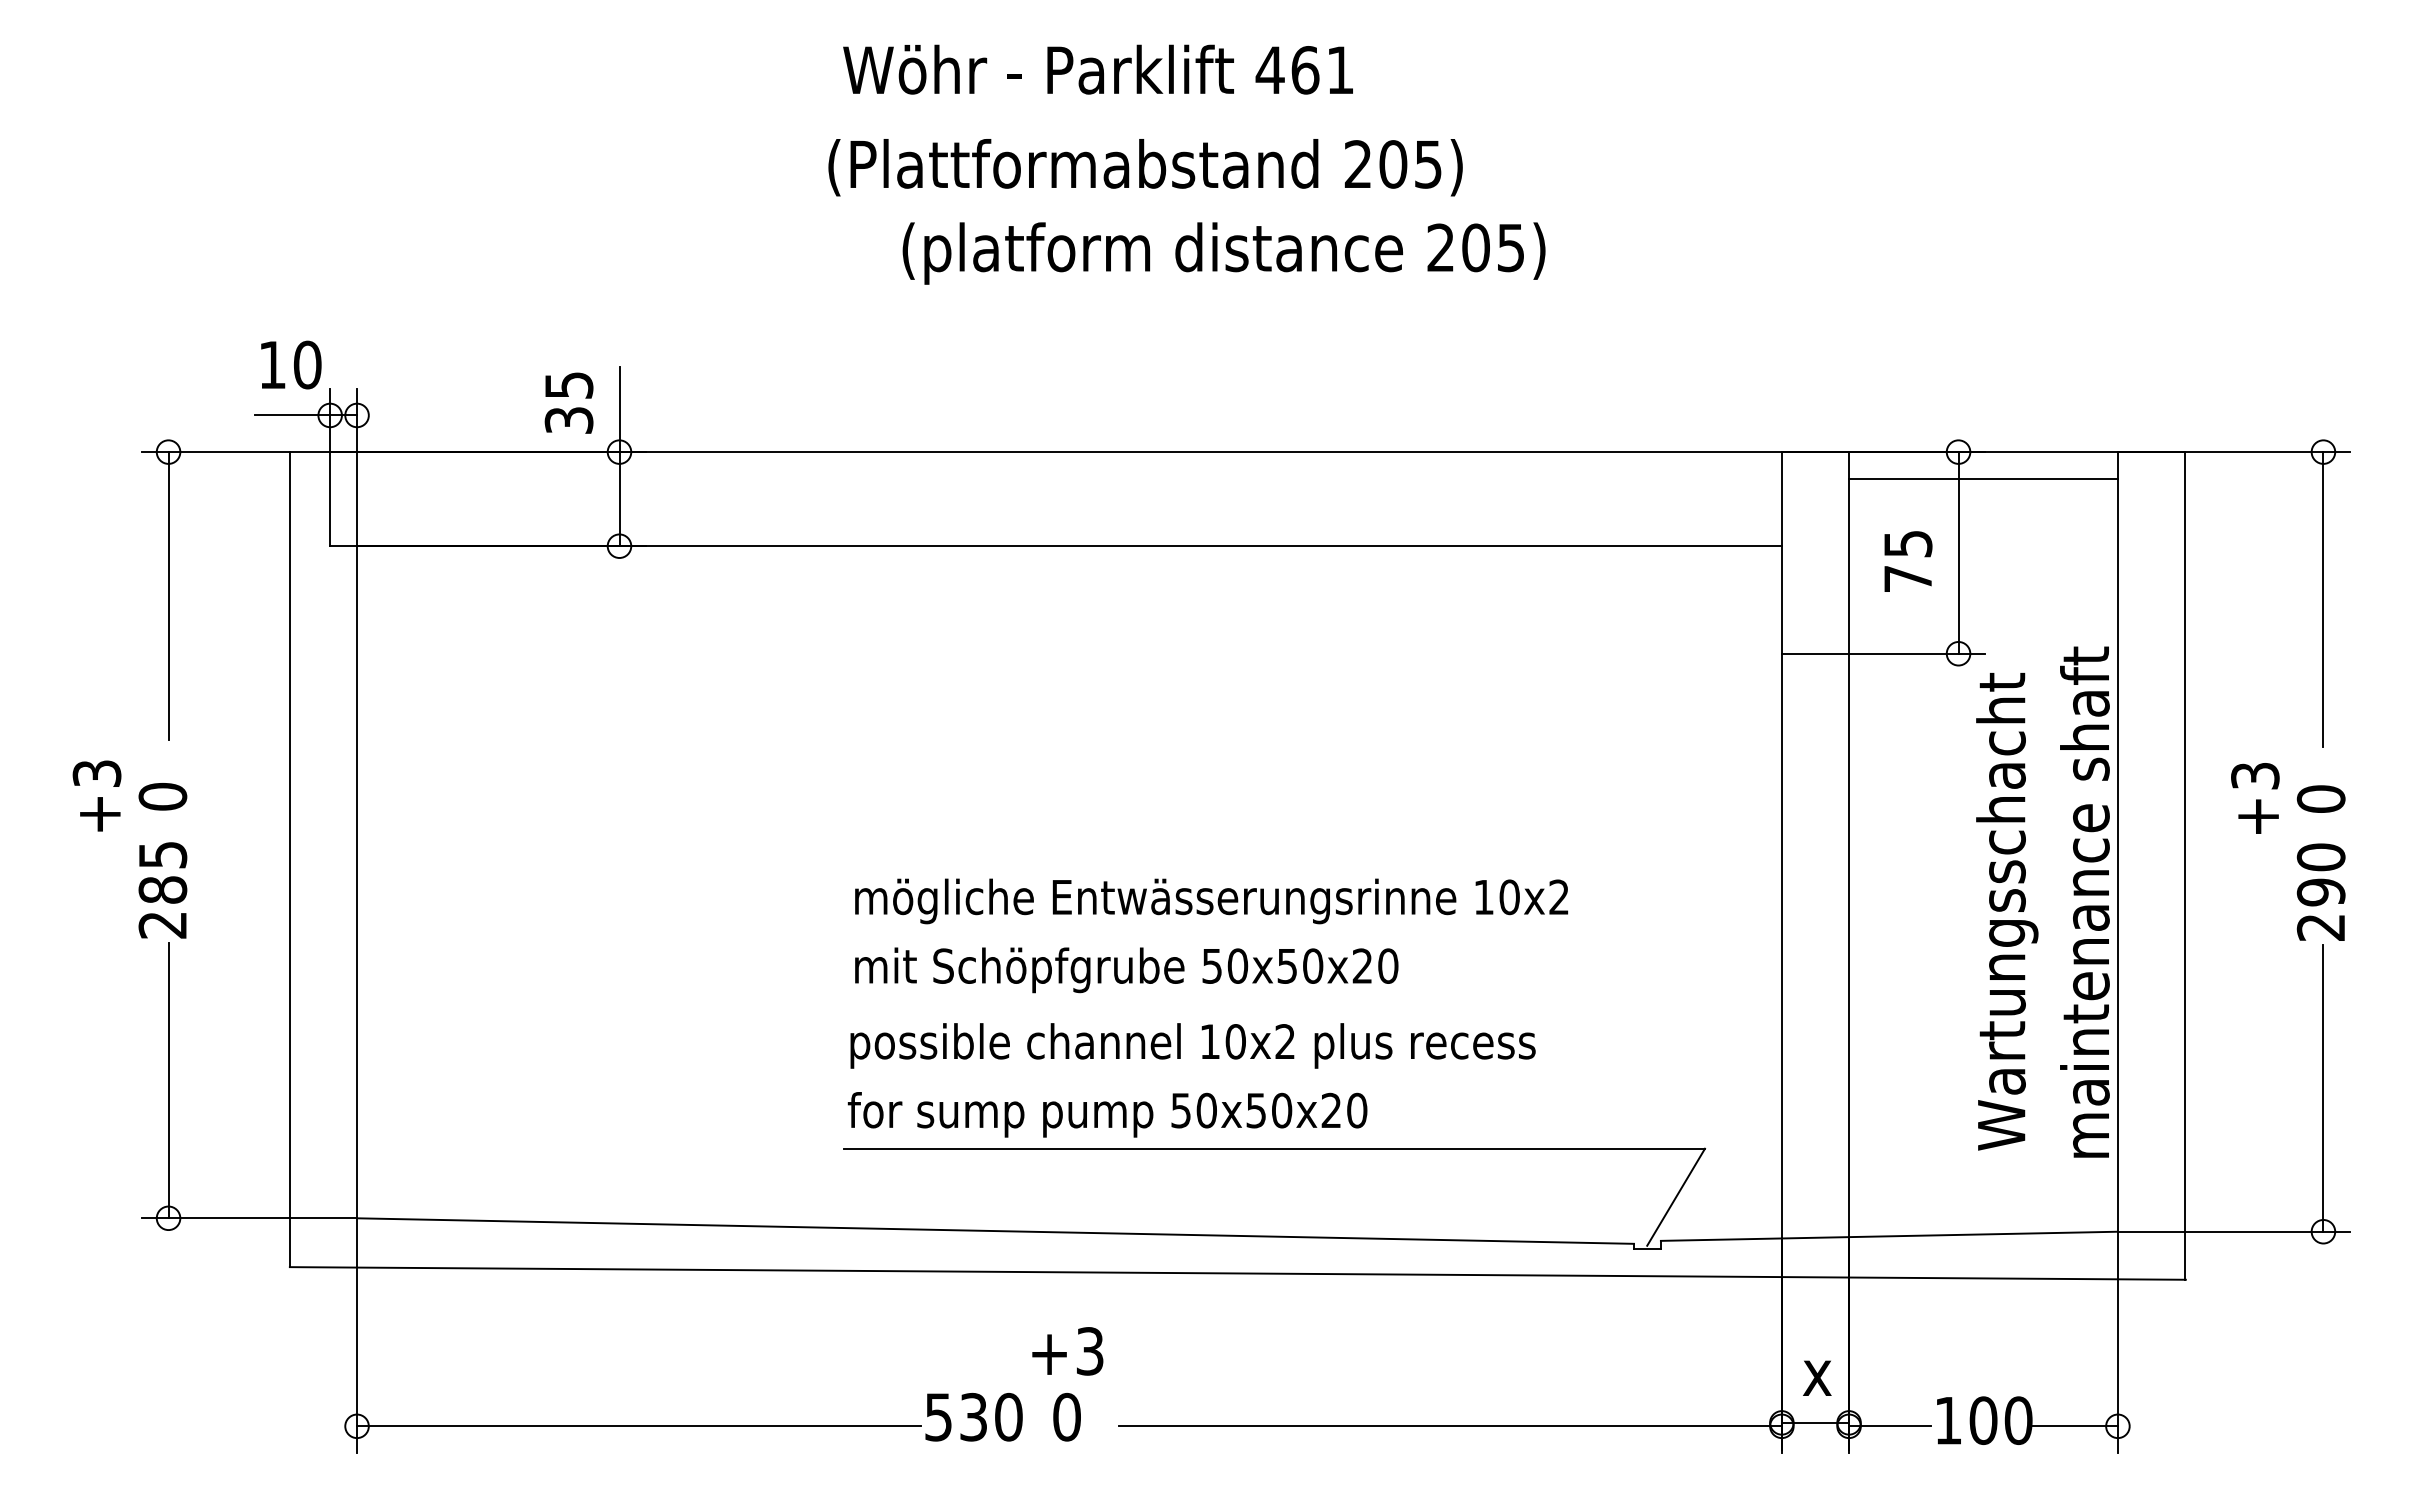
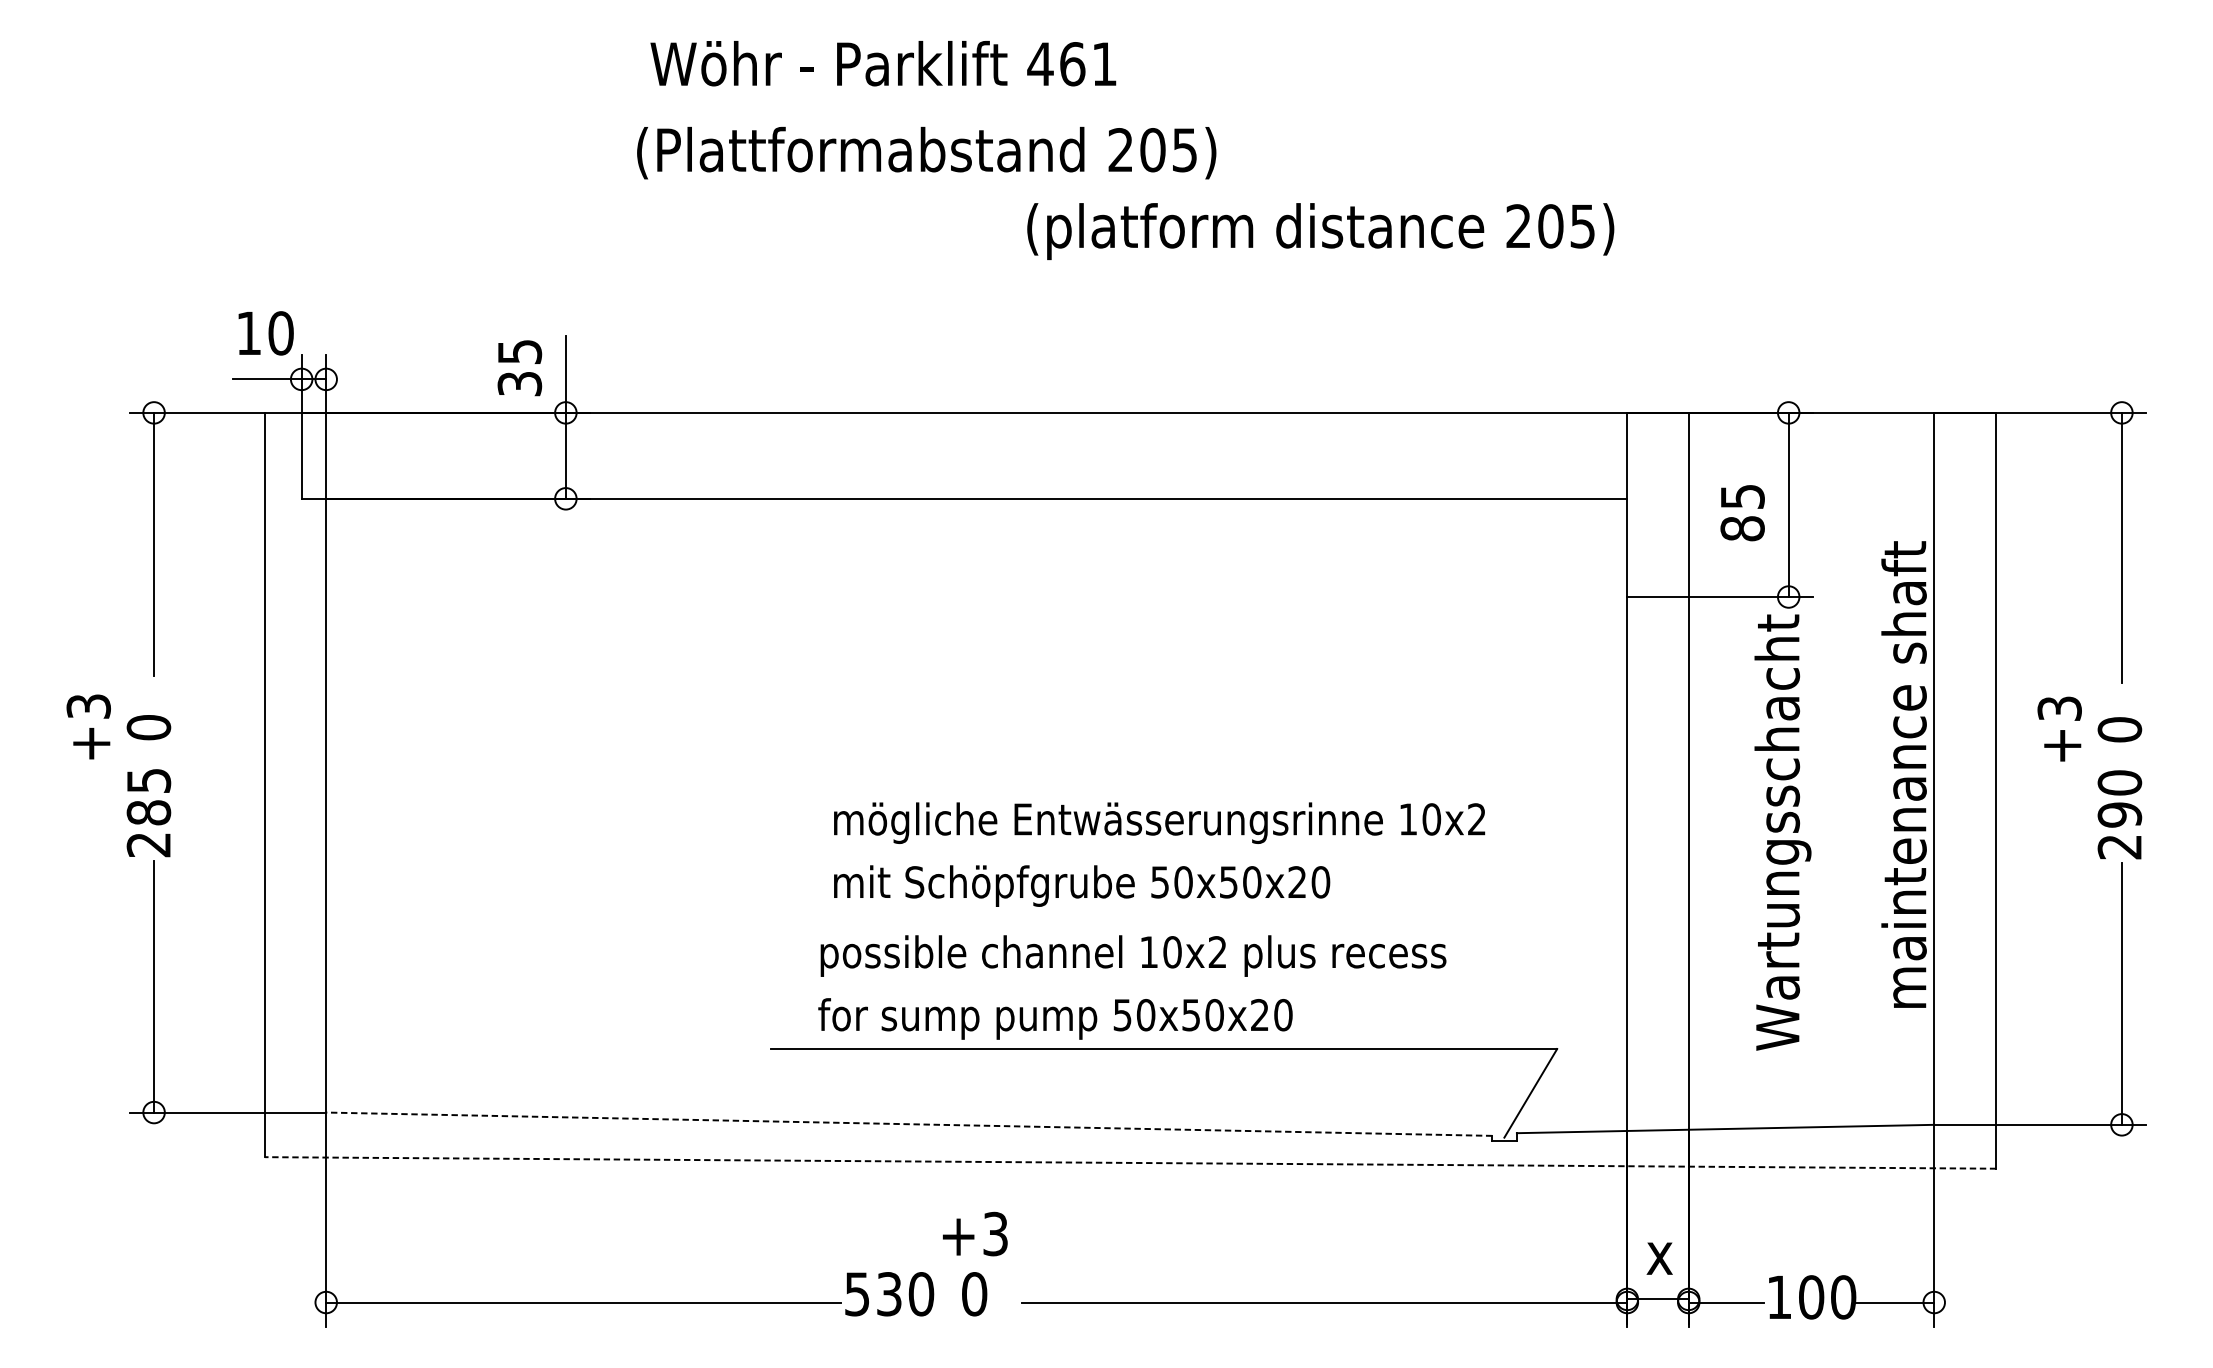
text: (1145, 120) -> (926, 110), moved
text: (1223, 253) -> (1320, 231), moved
line: (1983, 479) -> (1811, 437), removed
text: (1907, 578) -> (1742, 528), 75 -> 85
text: (2084, 901) -> (1903, 773), moved
text: (2007, 911) -> (1783, 832), moved
text: (1211, 935) -> (1159, 854), moved
text: (1191, 1080) -> (1132, 987), moved
line: (995, 1231) -> (909, 1124), solid -> dashed
line: (1237, 1273) -> (1130, 1162), solid -> dashed

